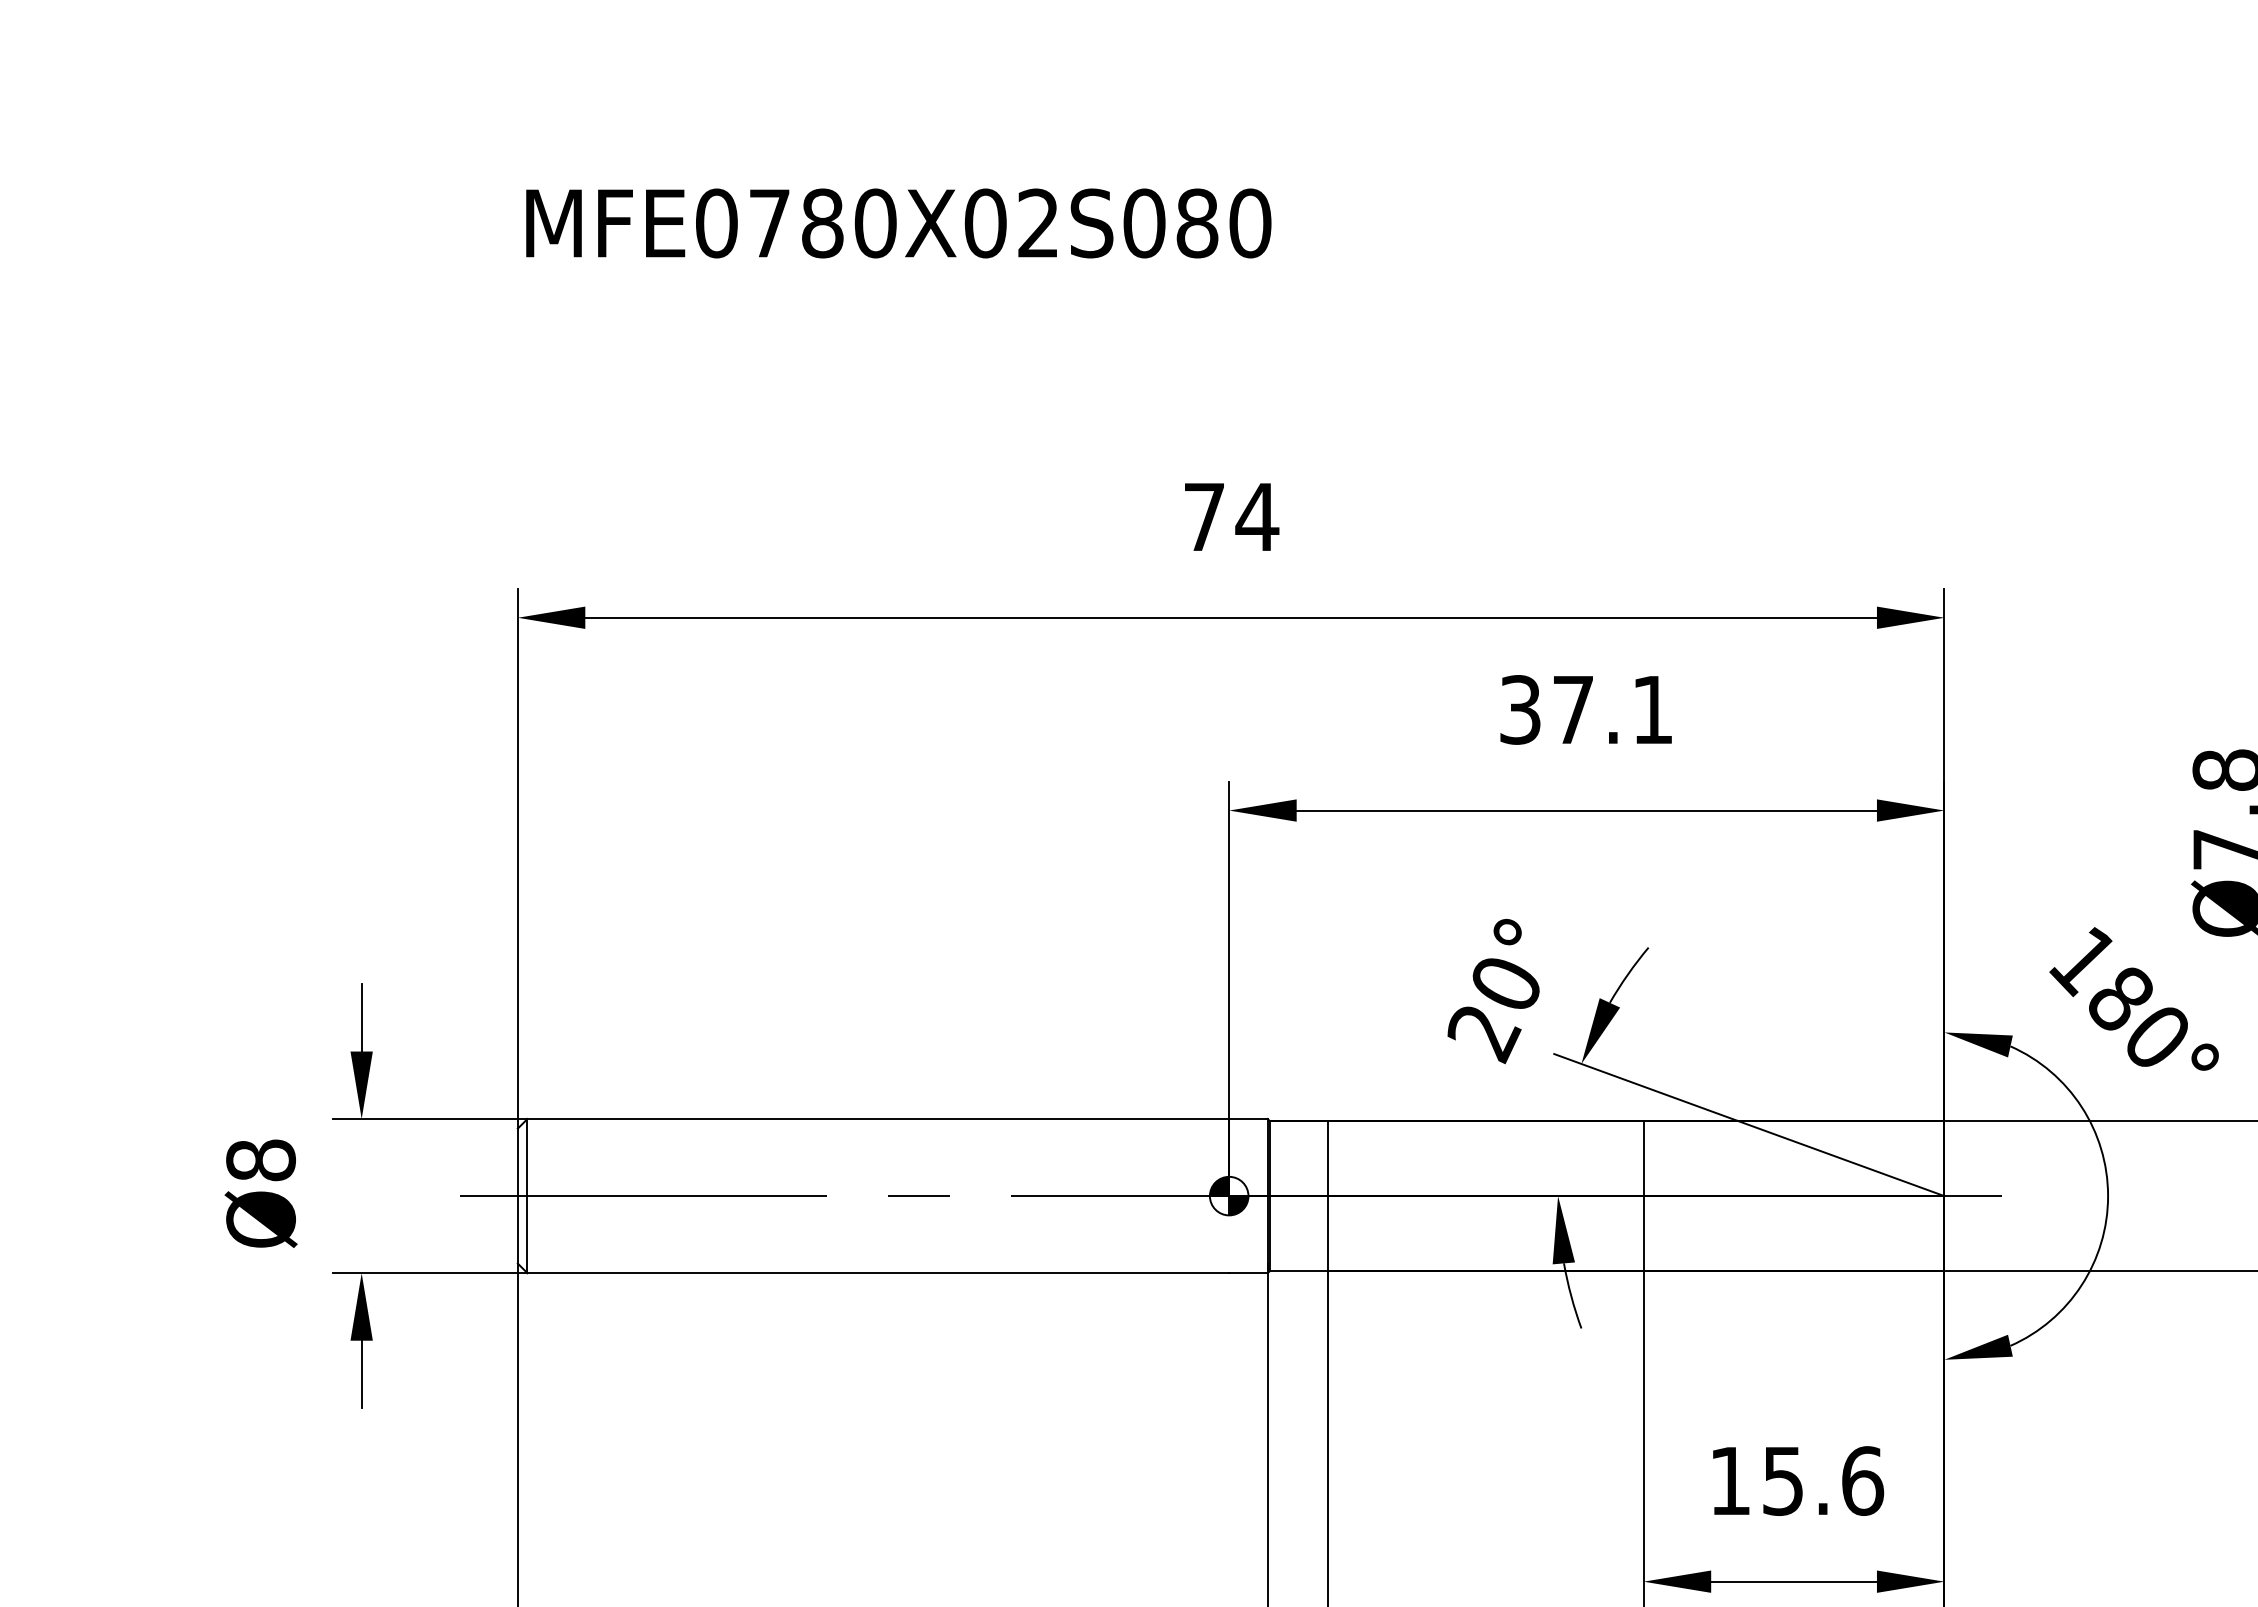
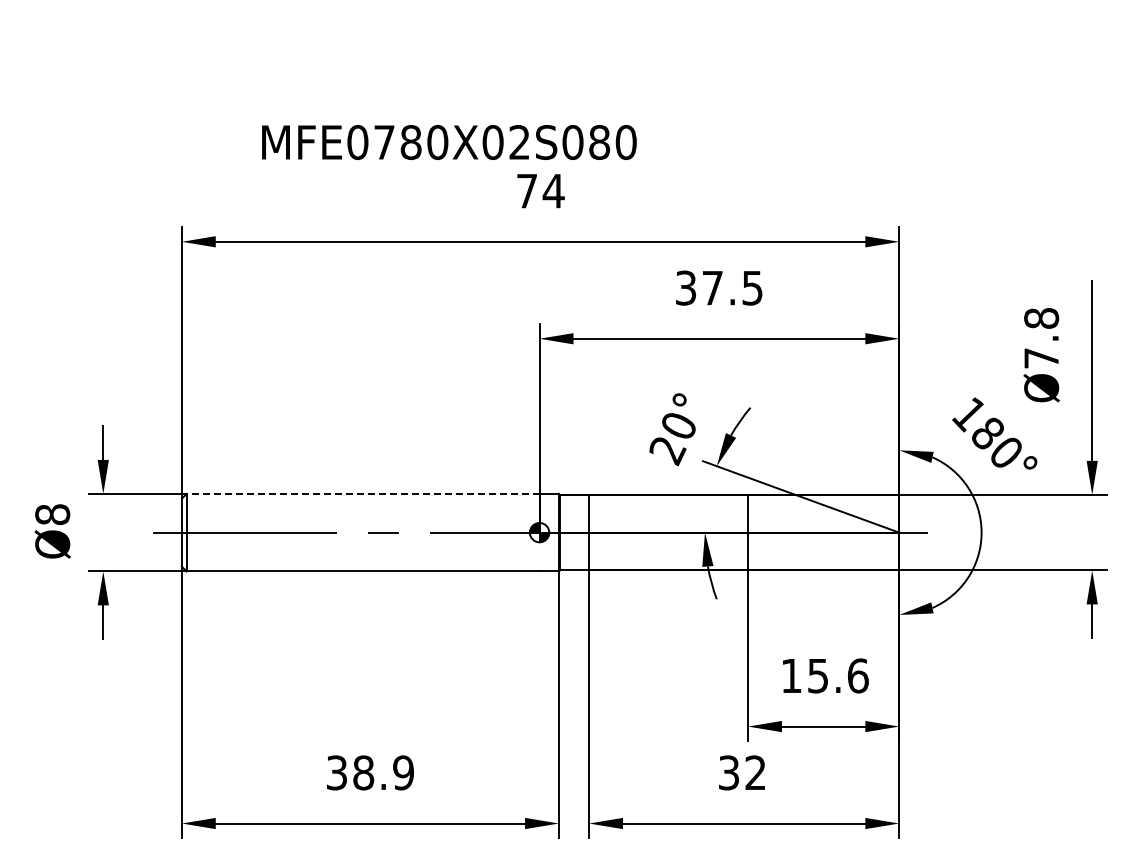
text: (898, 223) -> (449, 142), moved
text: (1652, 710) -> (752, 288), 37.1 -> 37.5
line: (877, 1118) -> (362, 493), solid -> dashed

